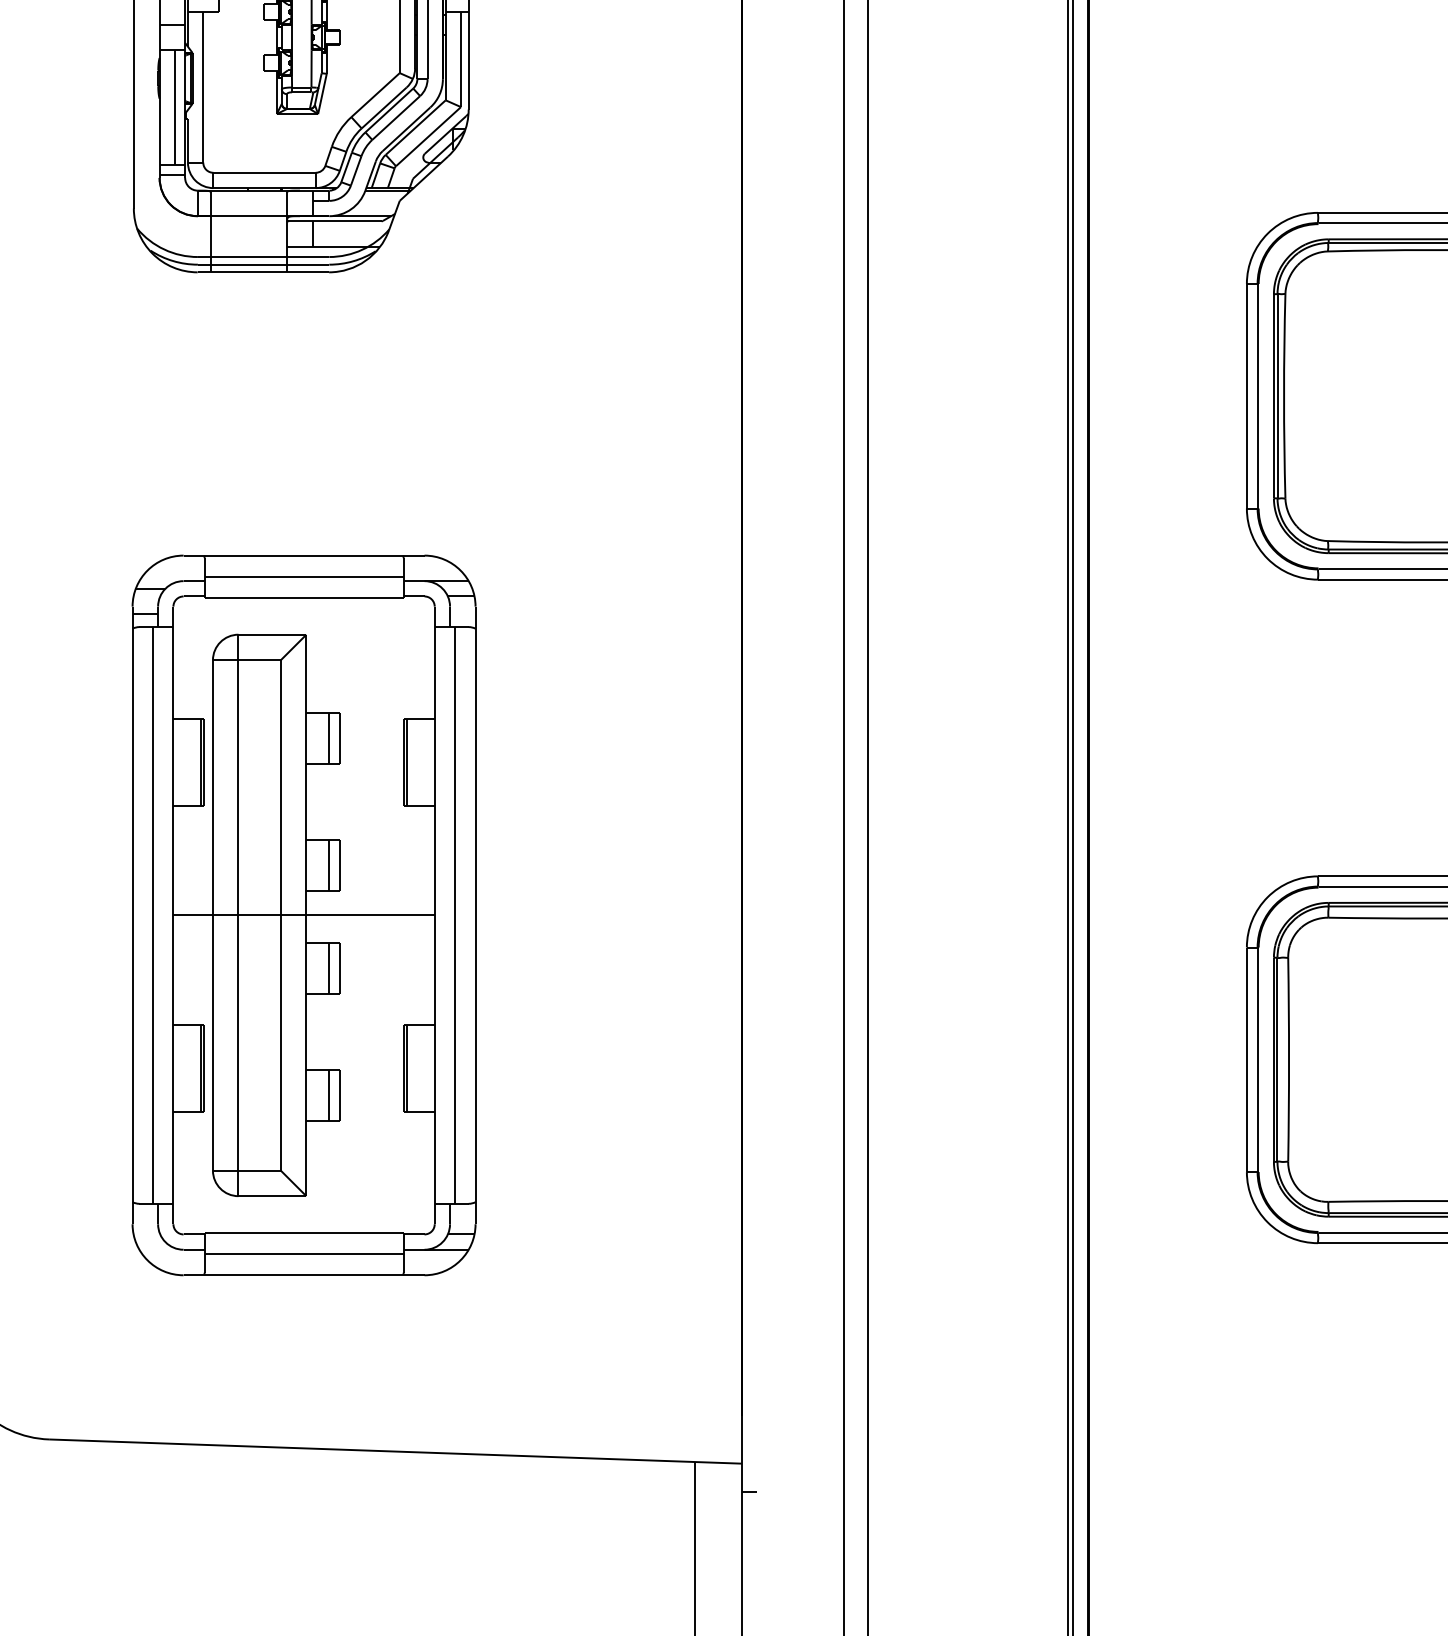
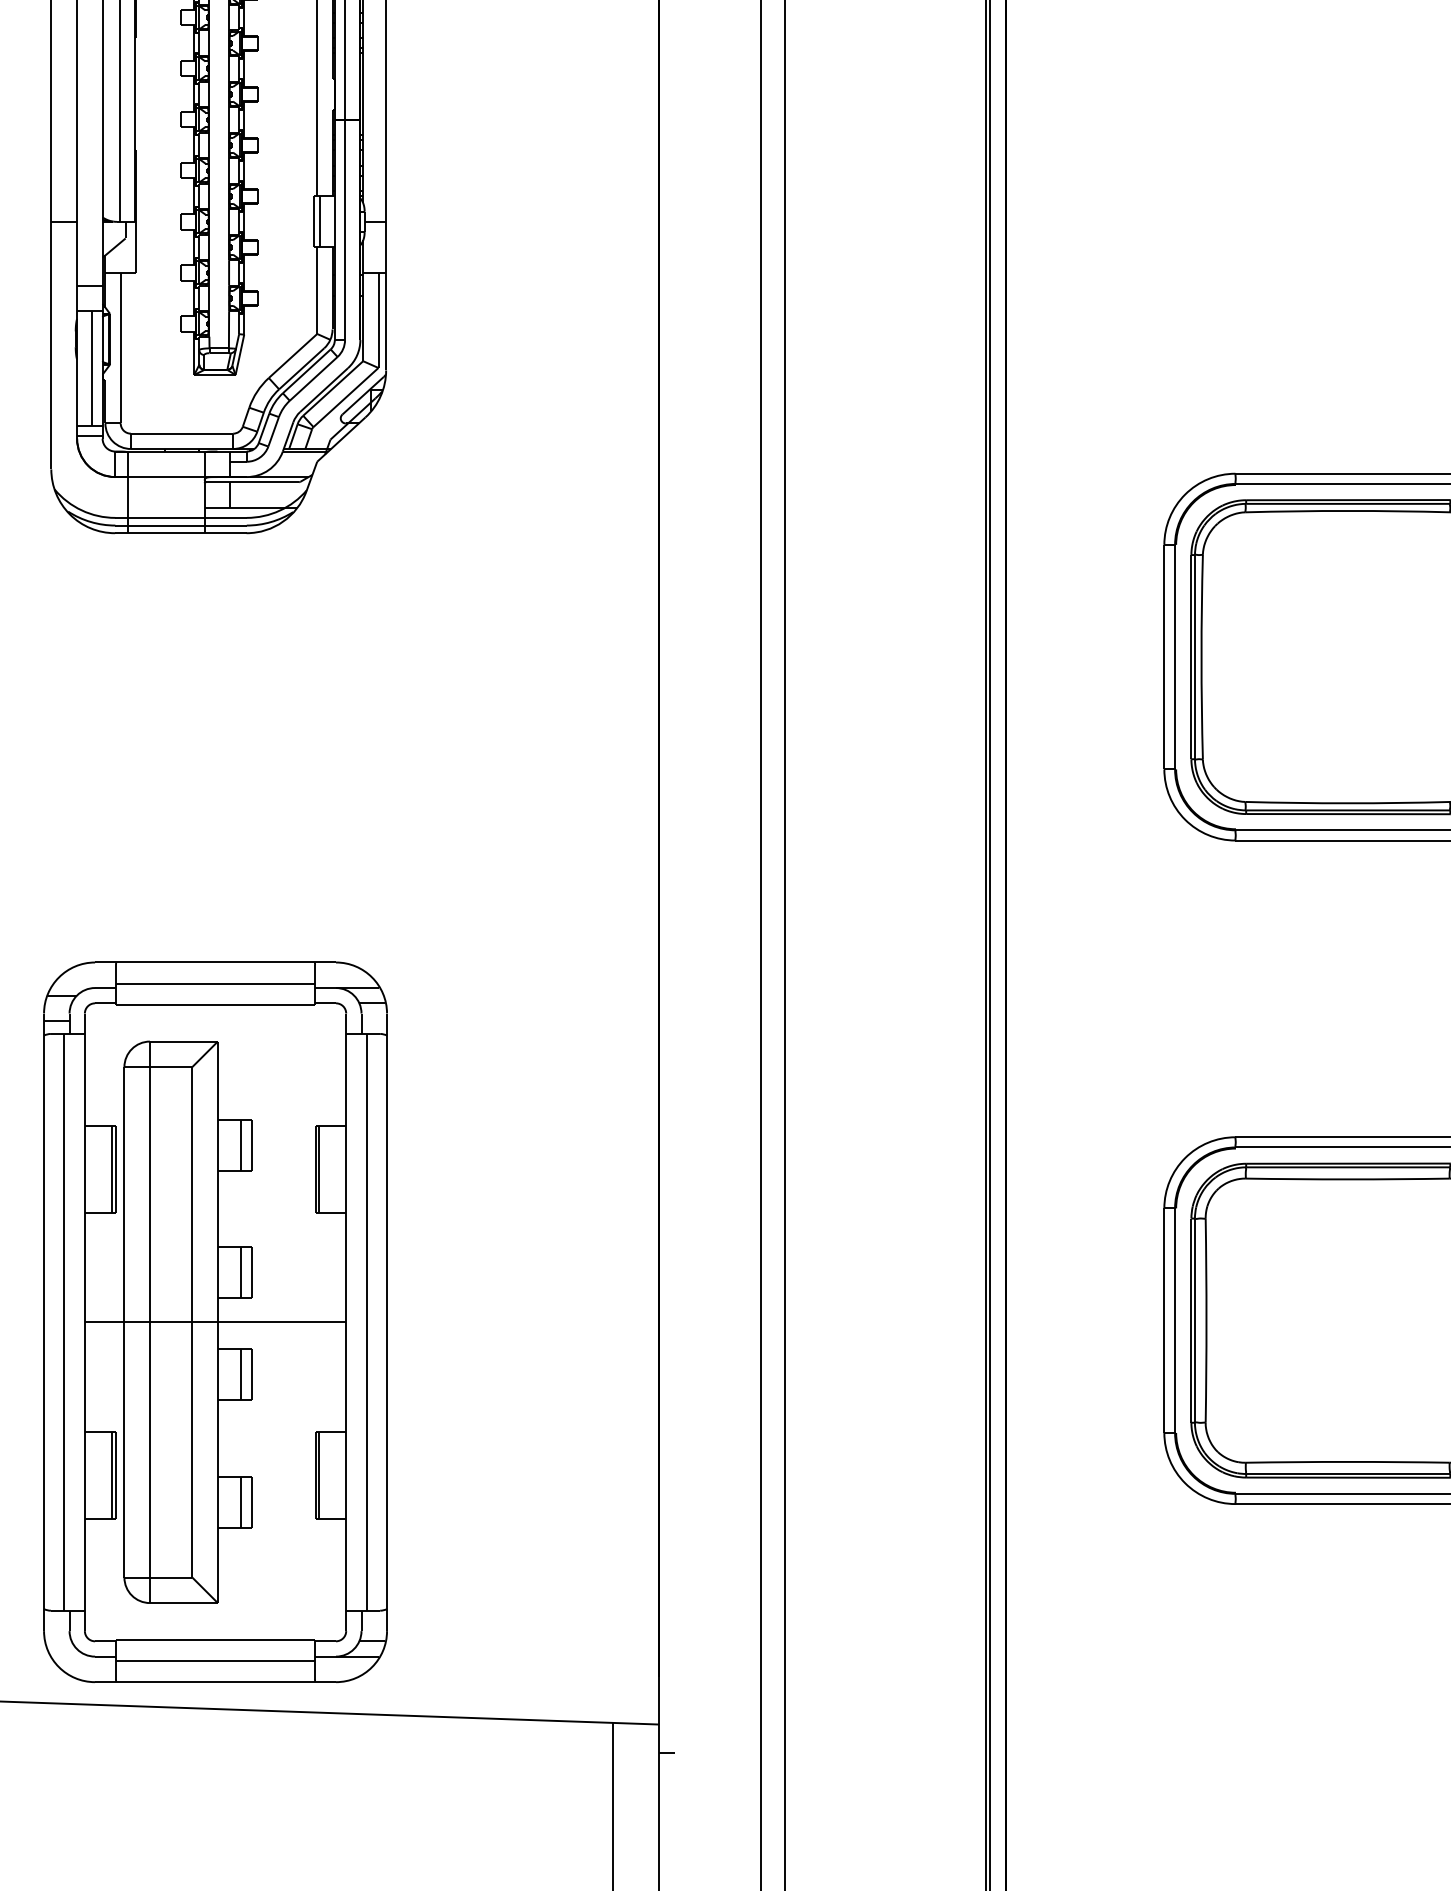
part: (304, 914) -> (215, 1321), moved

